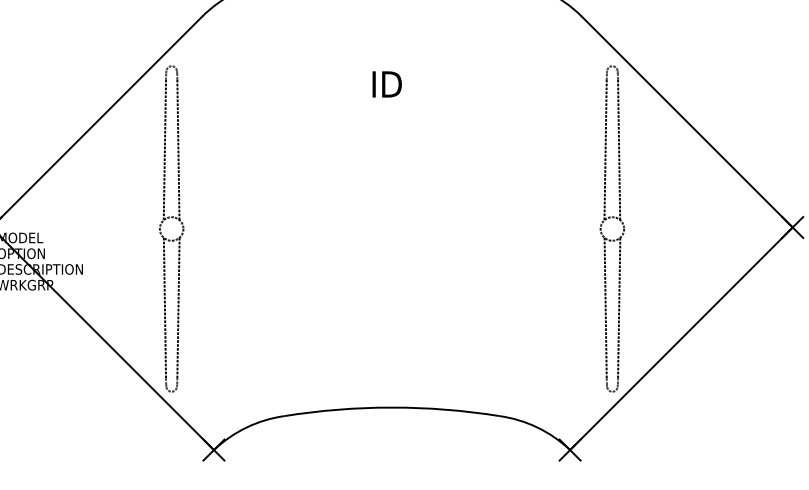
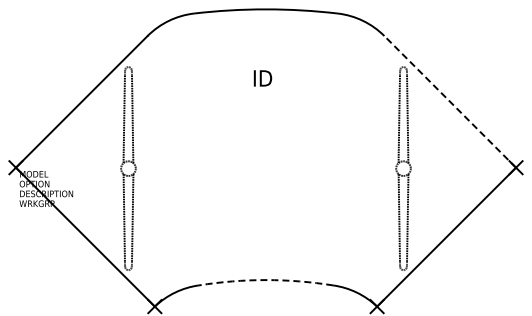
line: (686, 121) -> (449, 101), solid -> dashed
arc: (392, 408) -> (266, 280), solid -> dashed

